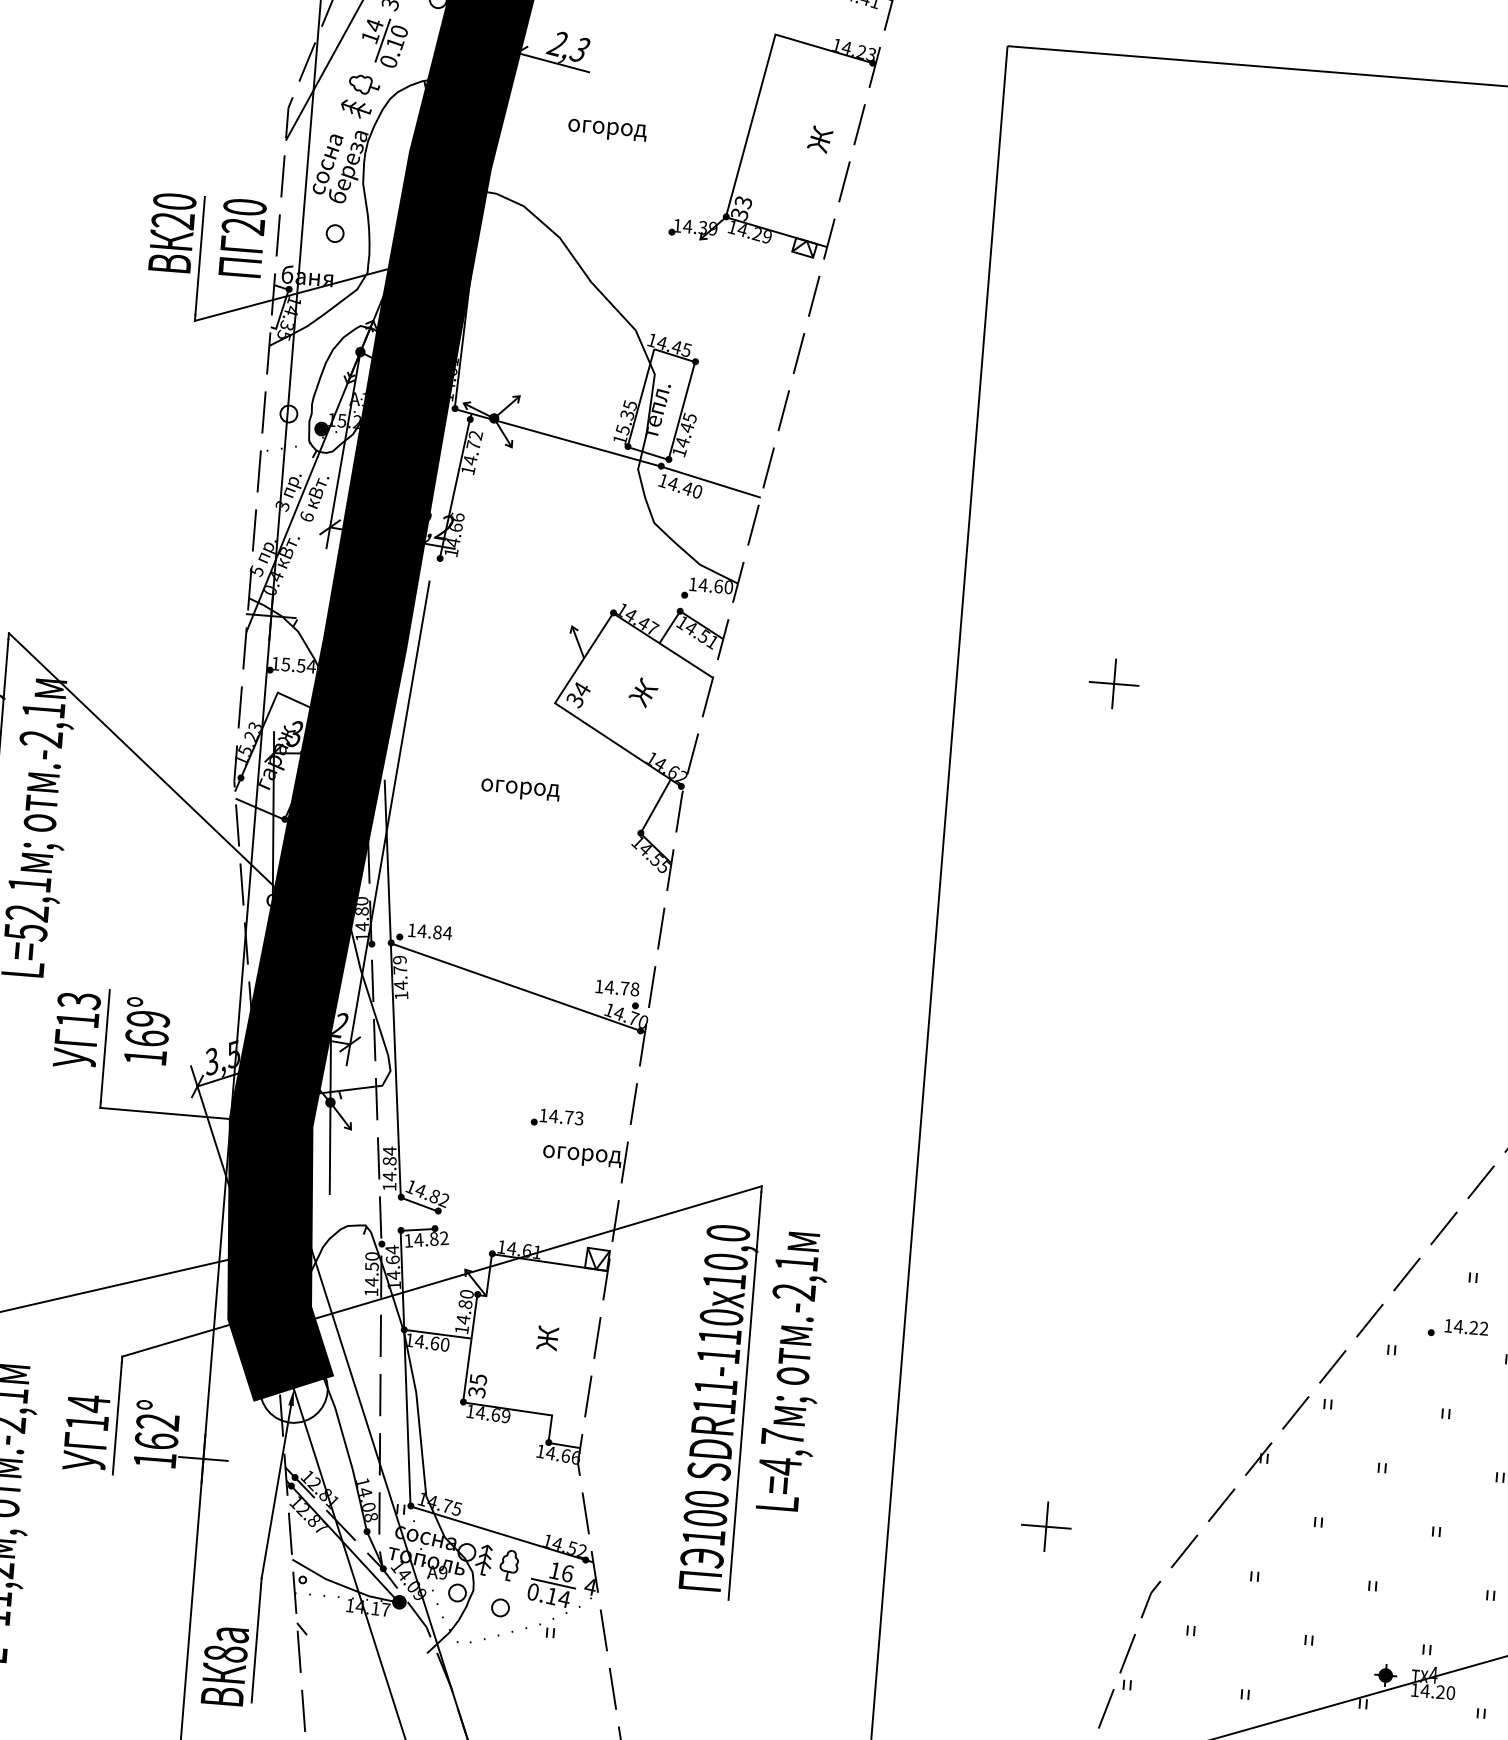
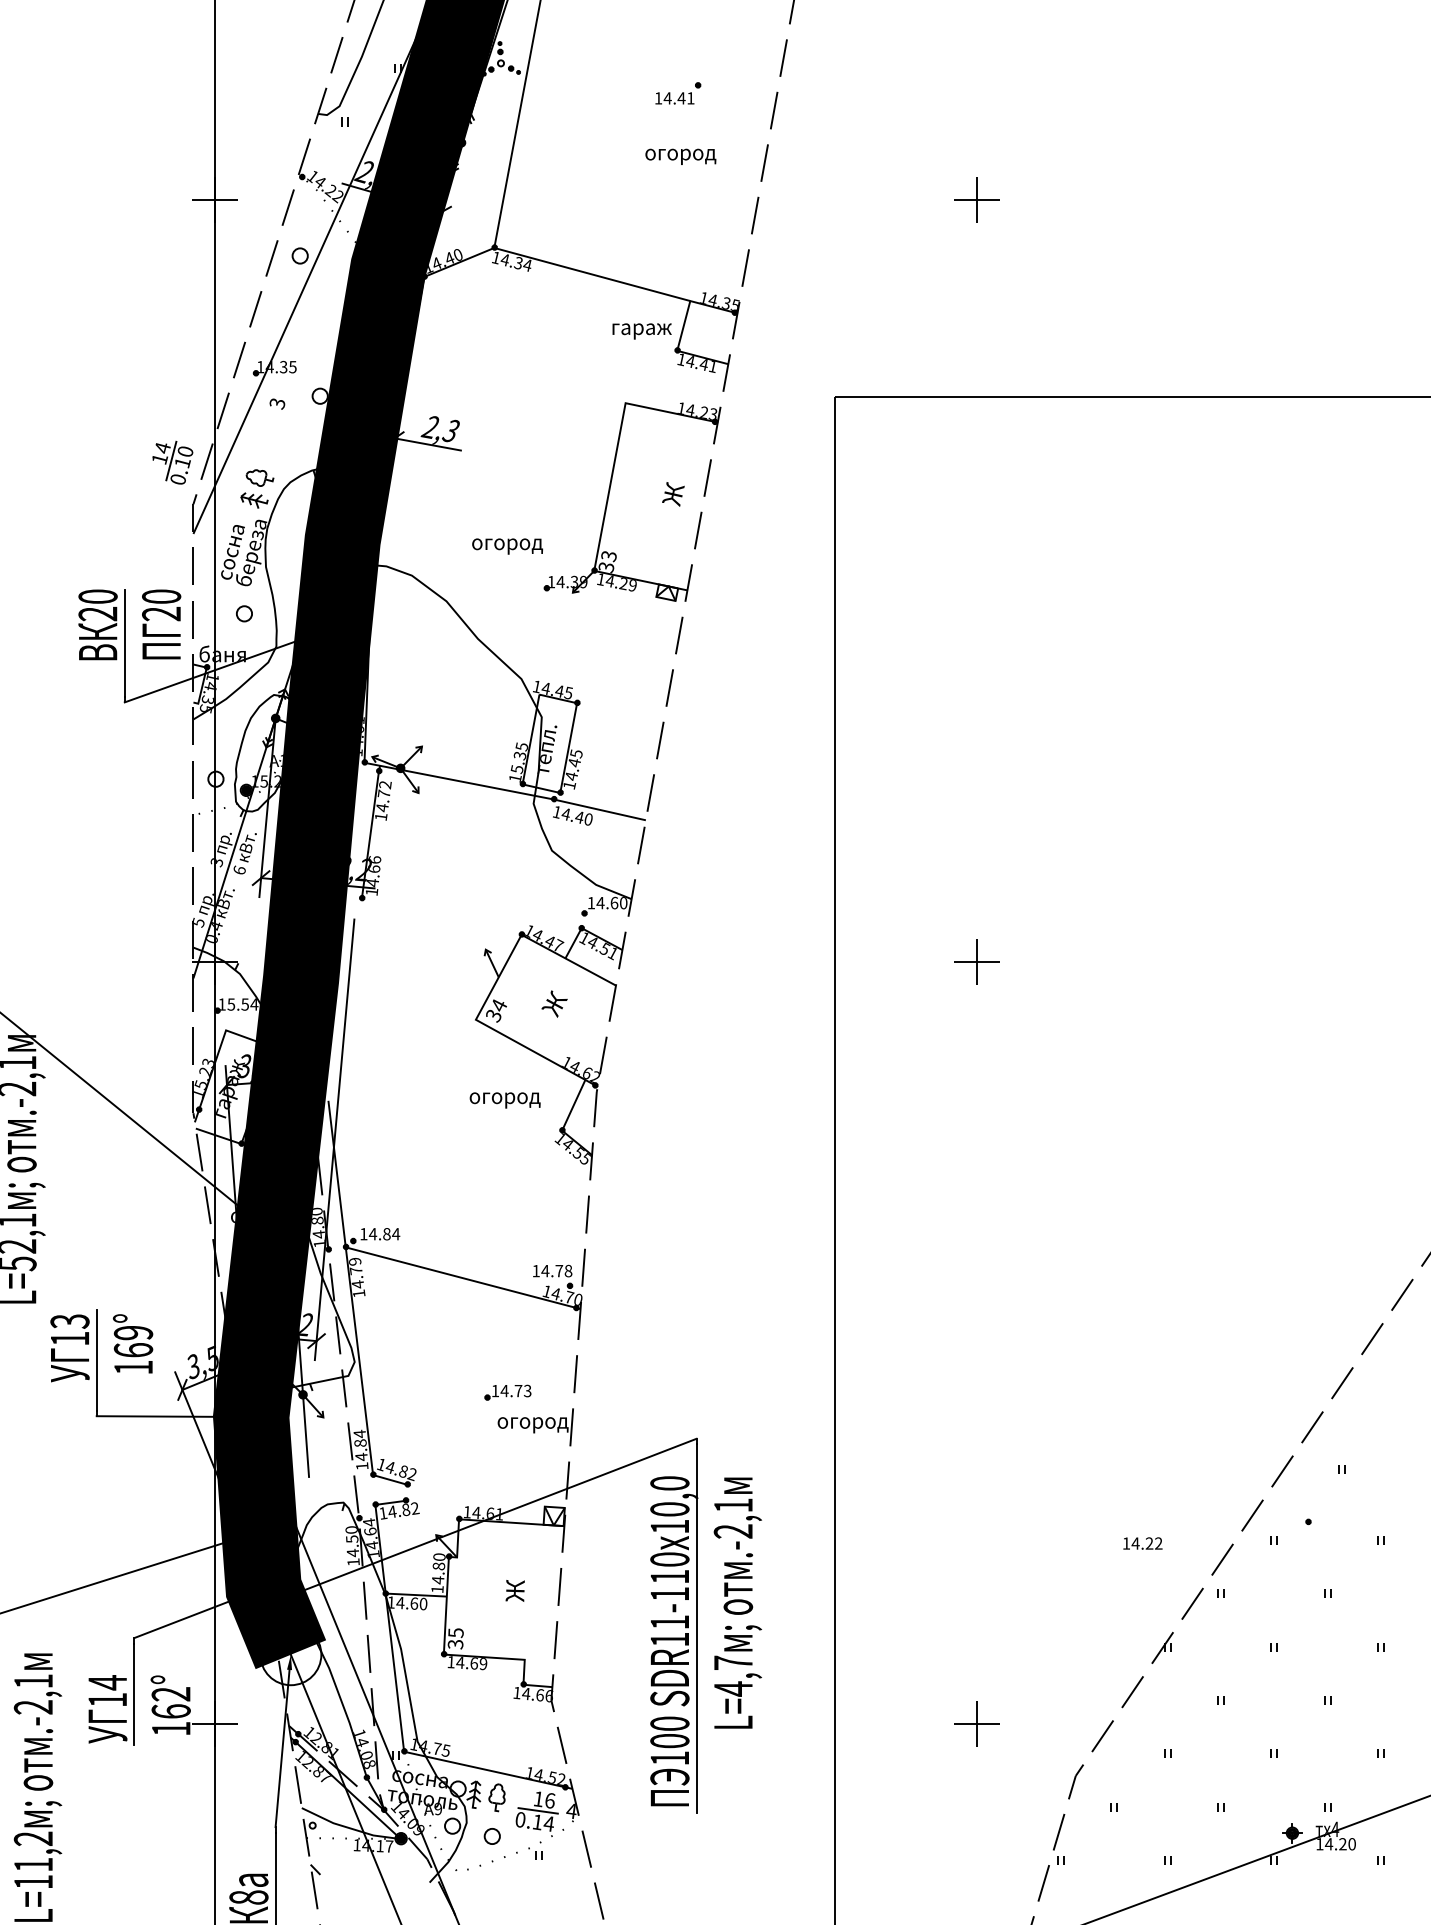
part: (383, 42) -> (172, 462), moved
text: (607, 130) -> (507, 546), moved
text: (519, 790) -> (504, 1100), moved
text: (1466, 1327) -> (1142, 1543), moved

